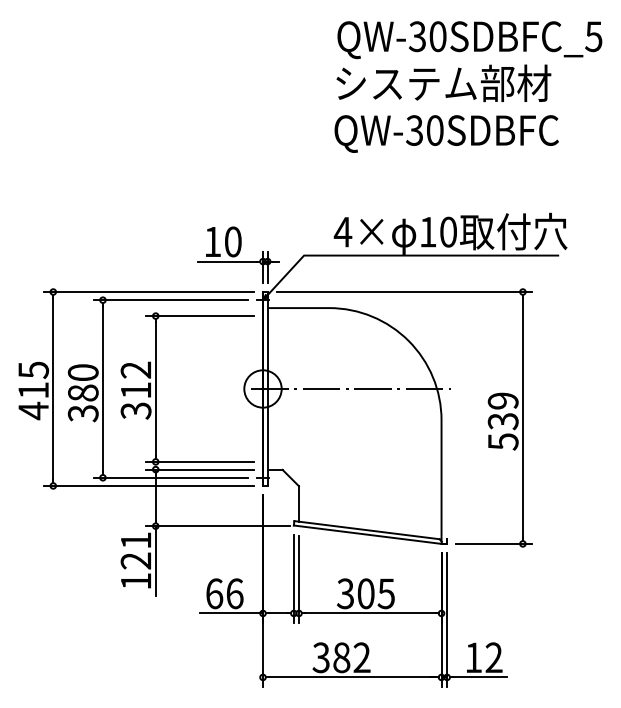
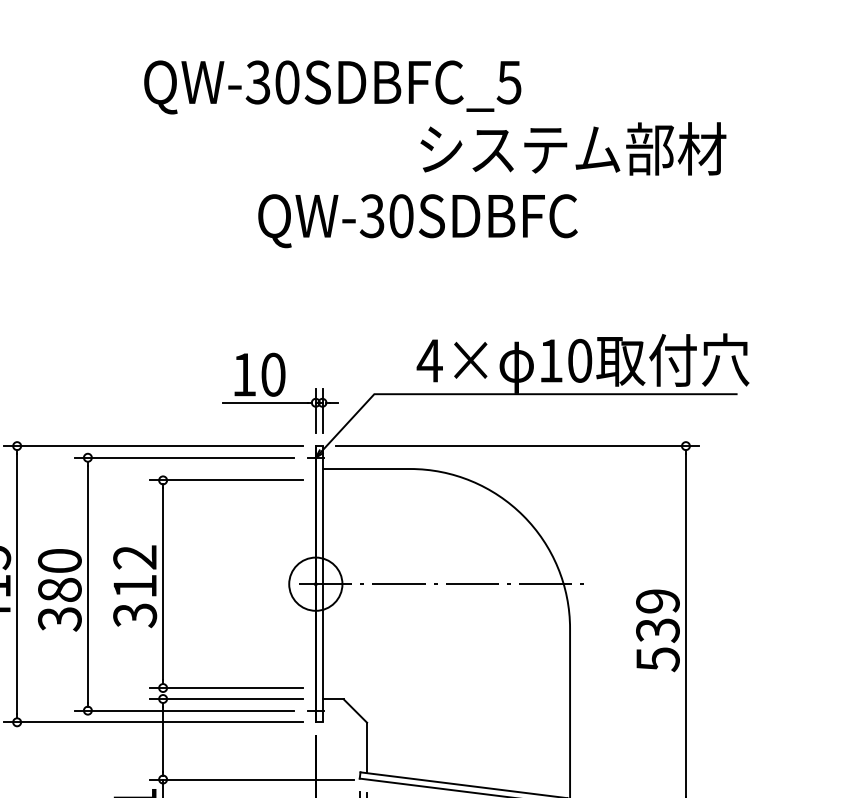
text: (469, 40) -> (332, 87), moved
text: (446, 133) -> (417, 220), moved

